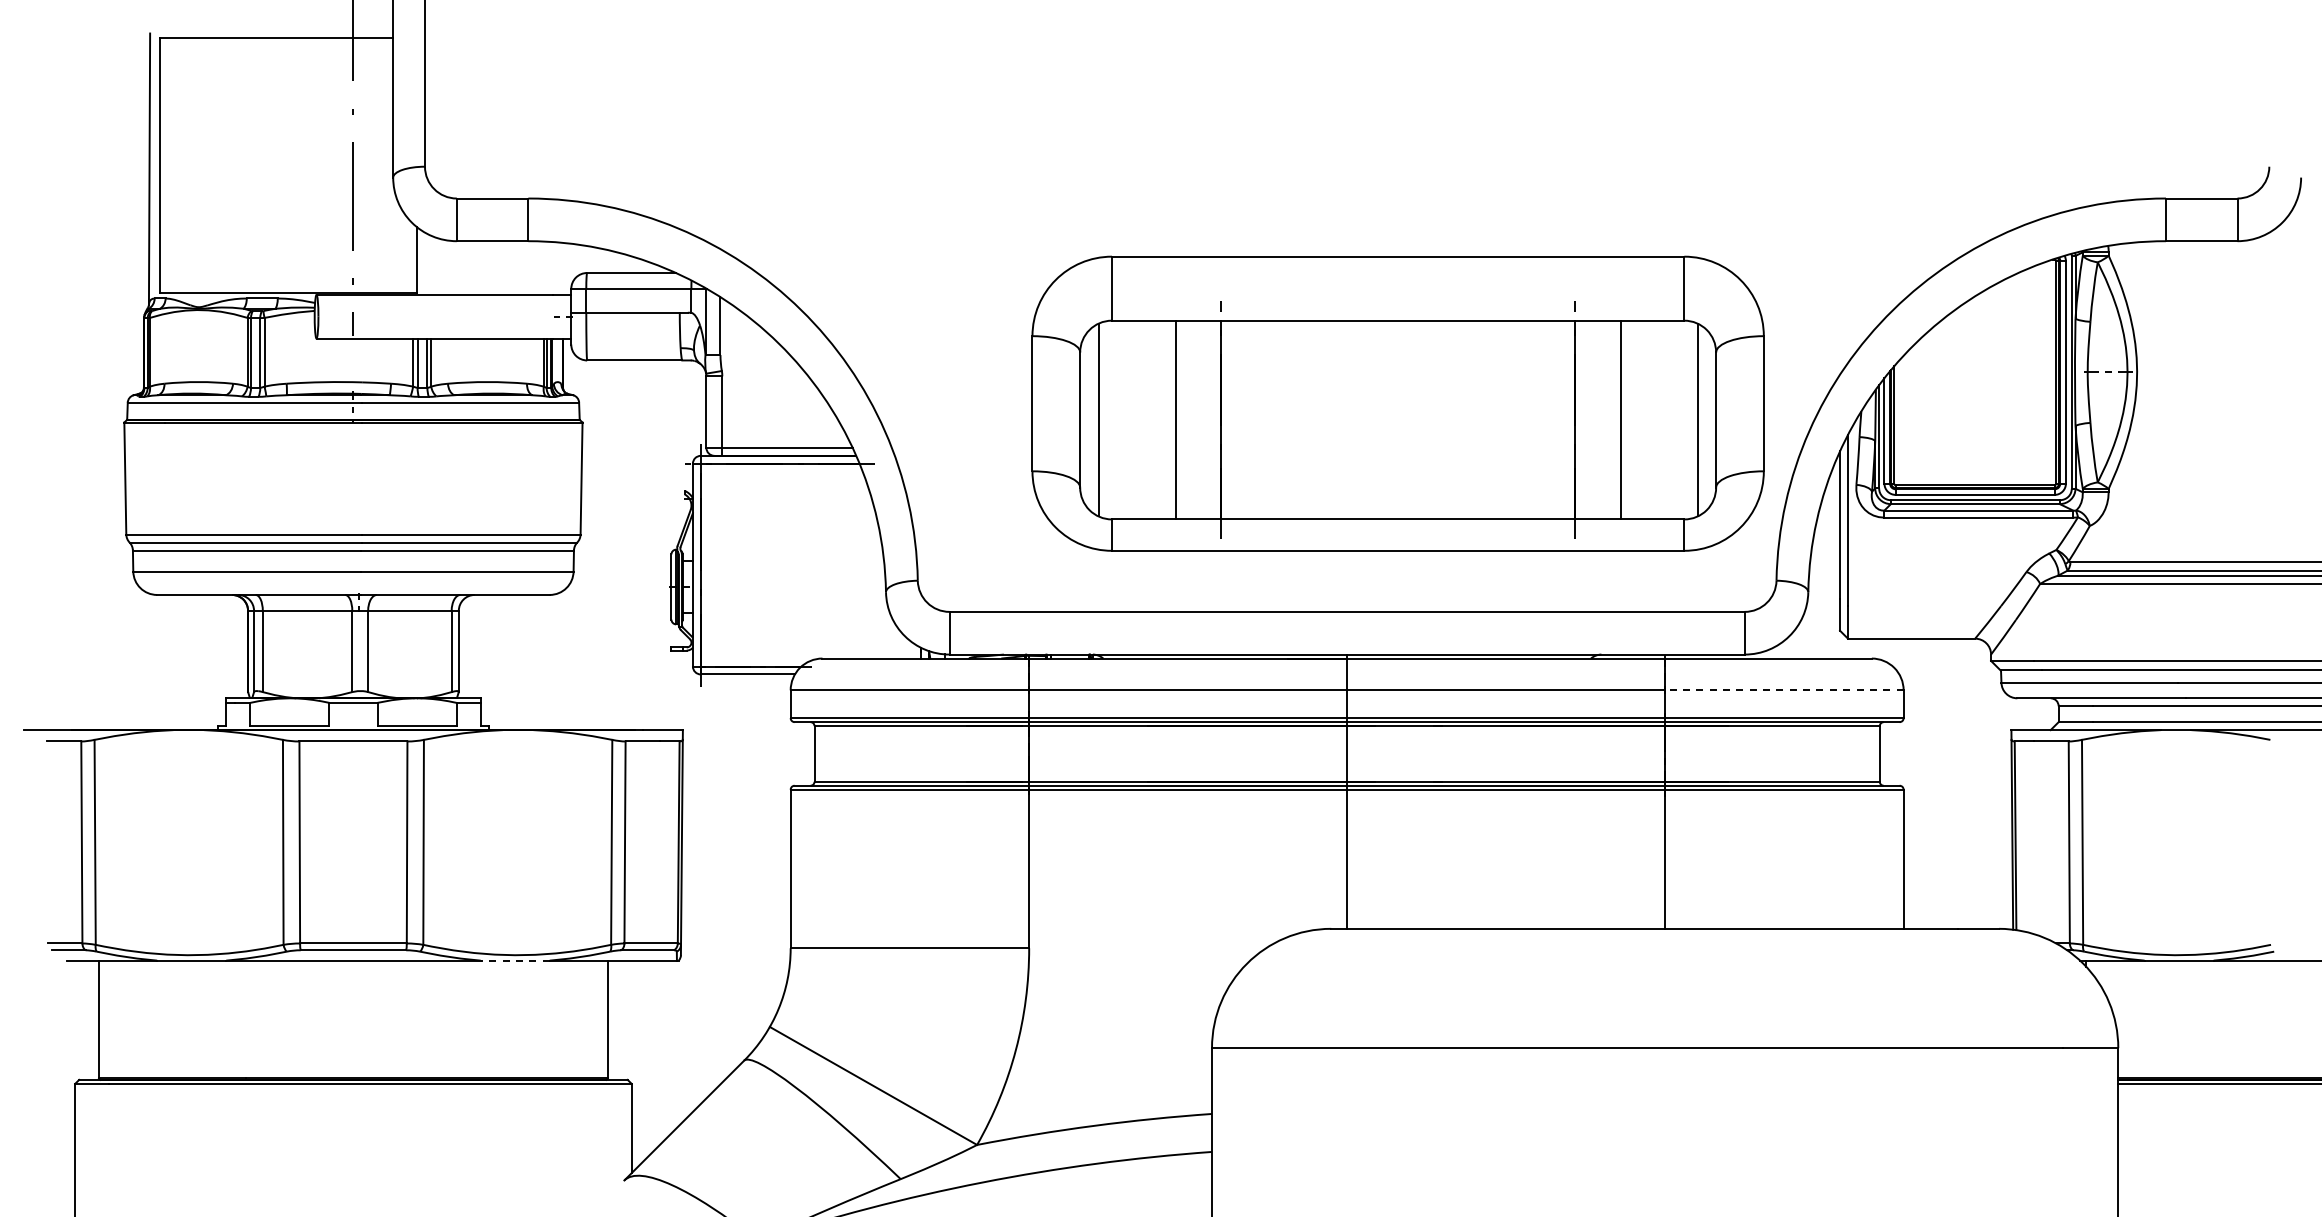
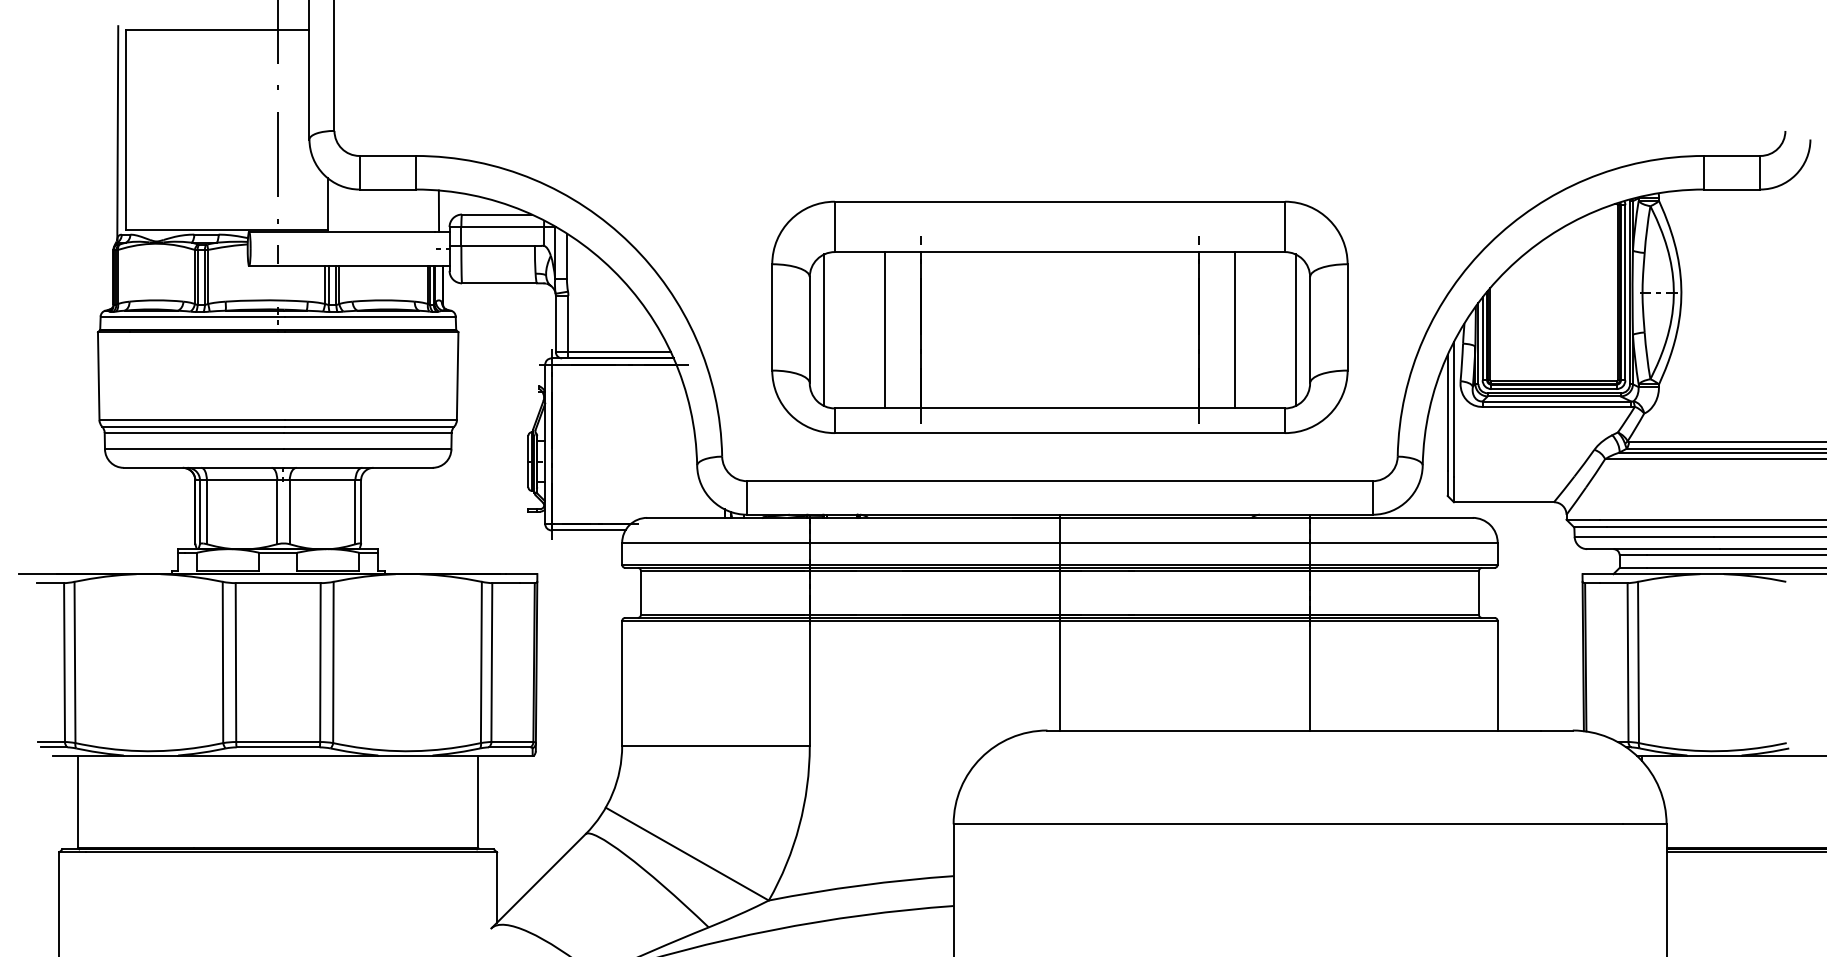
line: (557, 268) -> (438, 211), added
part: (1397, 403) -> (1059, 317), moved
line: (1783, 690) -> (1403, 543), dashed -> solid
line: (515, 960) -> (405, 755), dashed -> solid

